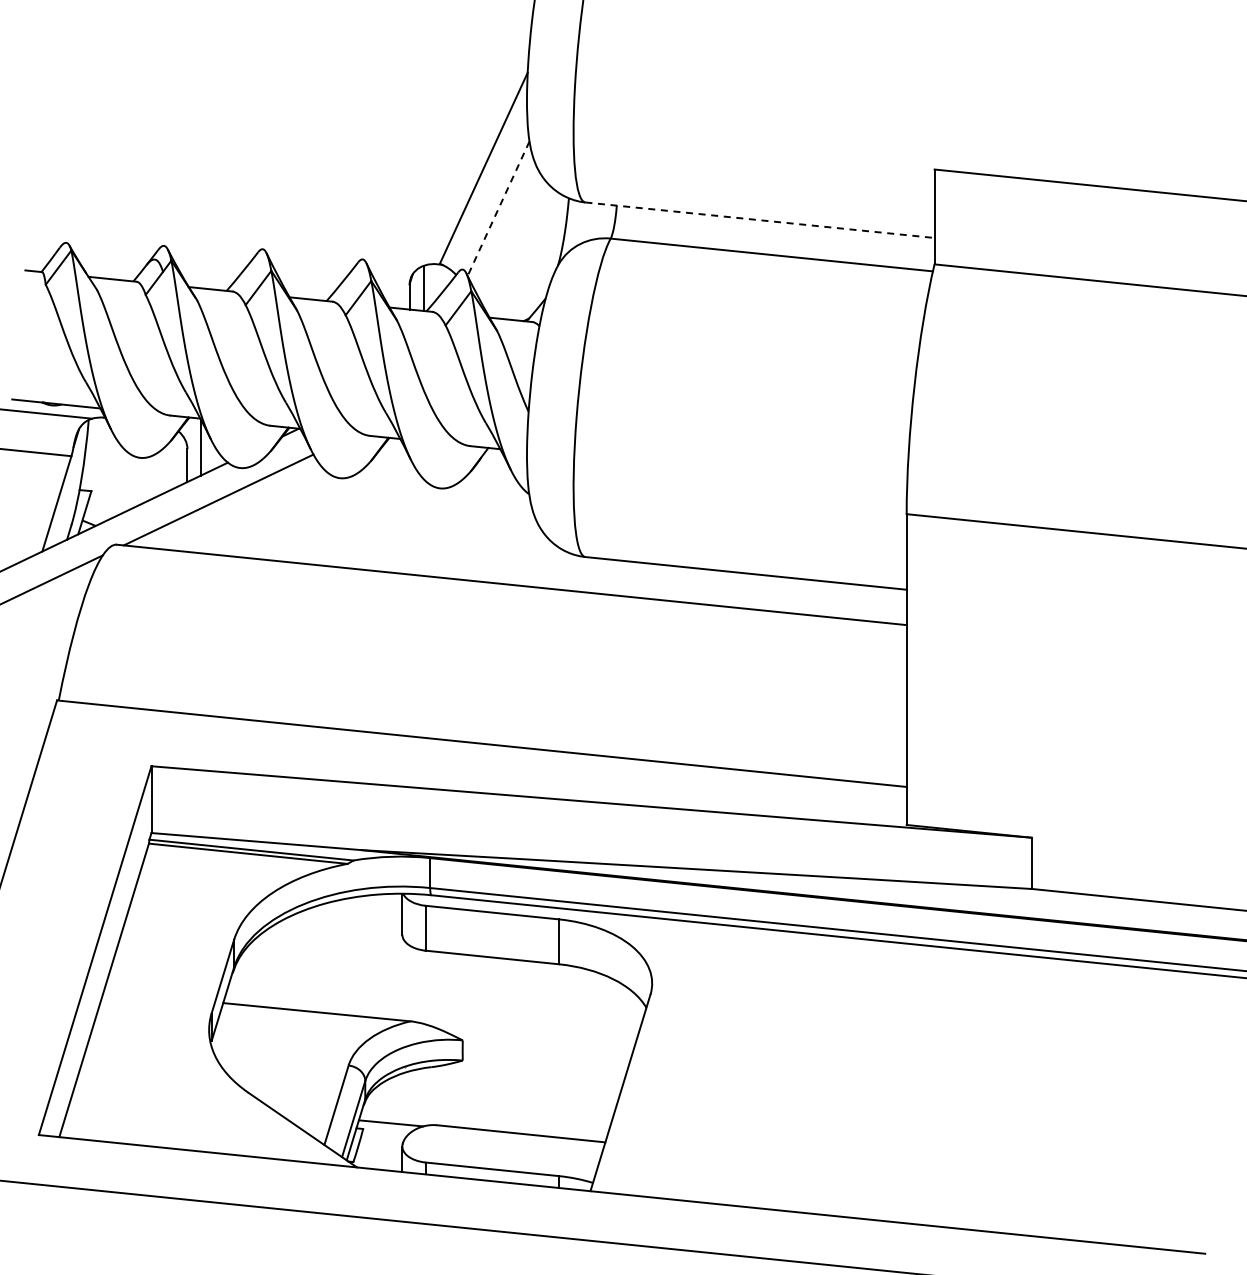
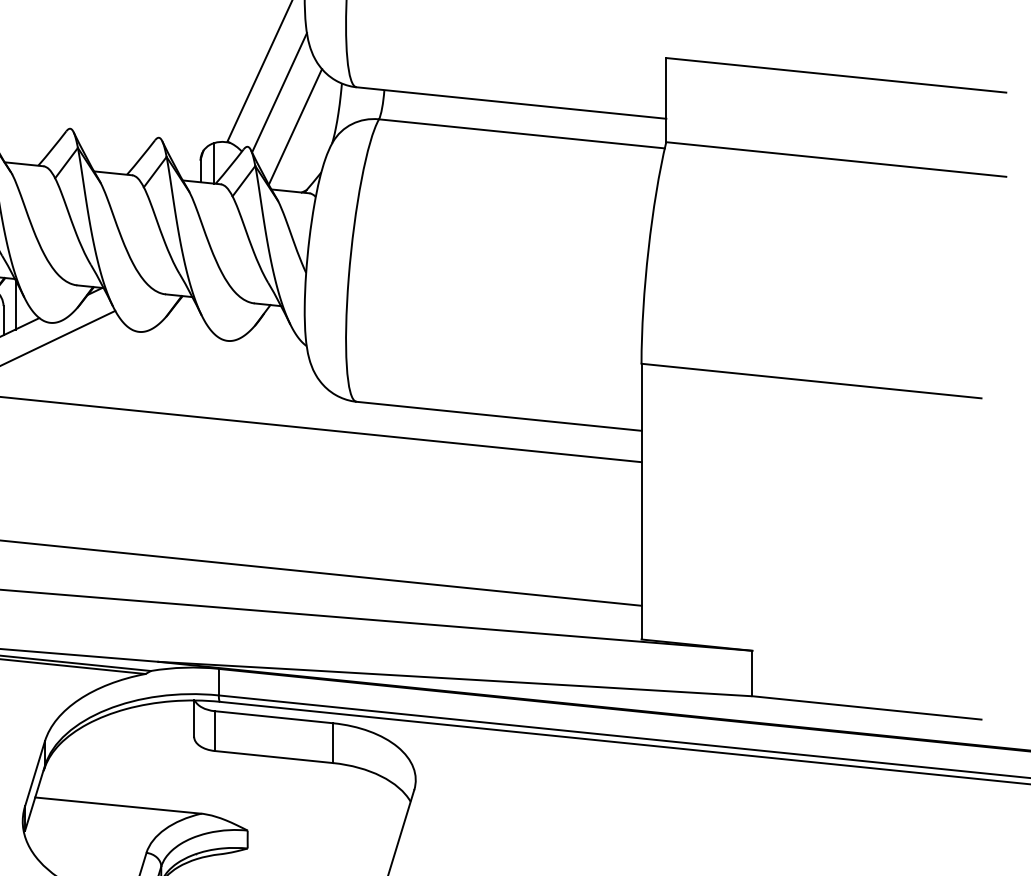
line: (498, 209) -> (279, 93), dashed -> solid
line: (760, 220) -> (511, 103), dashed -> solid
line: (516, 247) -> (295, 127), added

